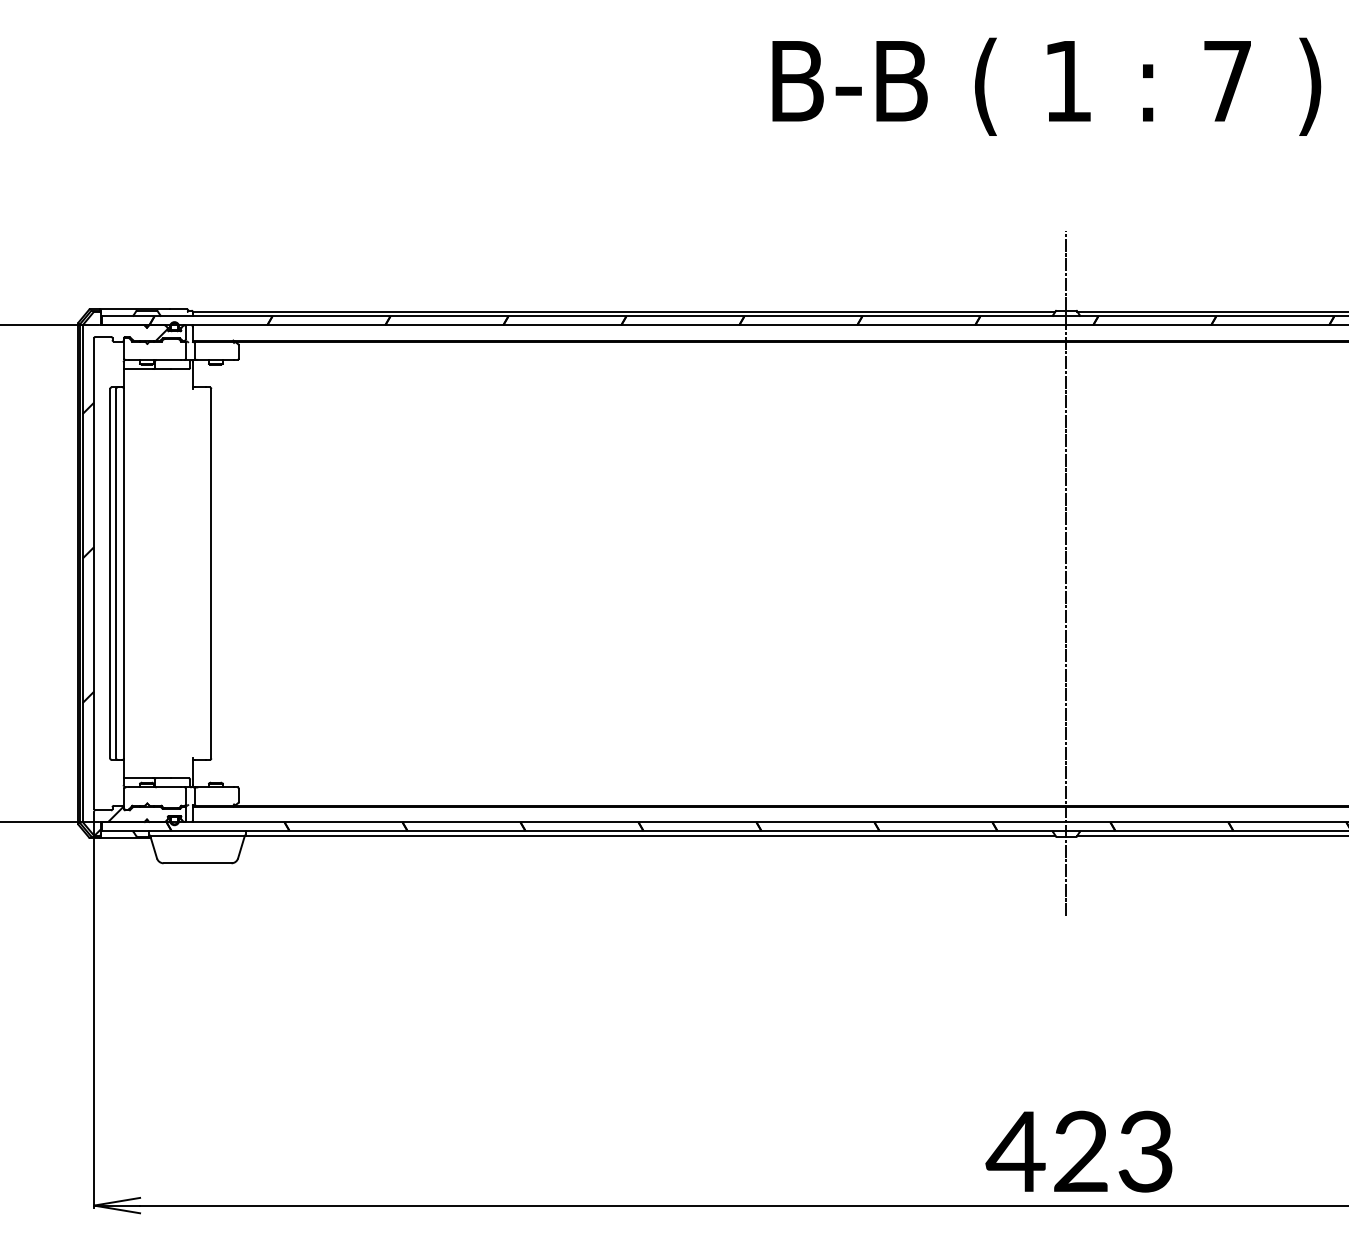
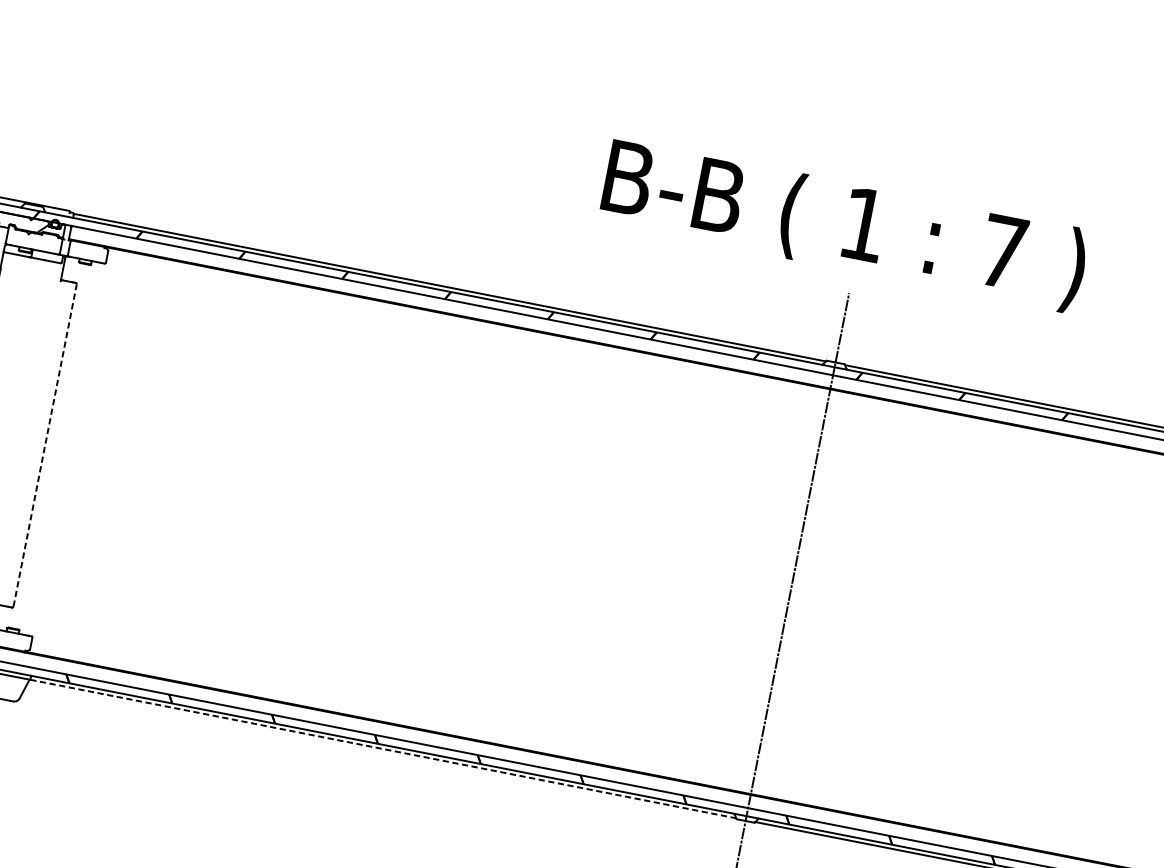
text: (1046, 86) -> (844, 225), moved
line: (211, 573) -> (45, 445), solid -> dashed
line: (650, 835) -> (383, 748), solid -> dashed

